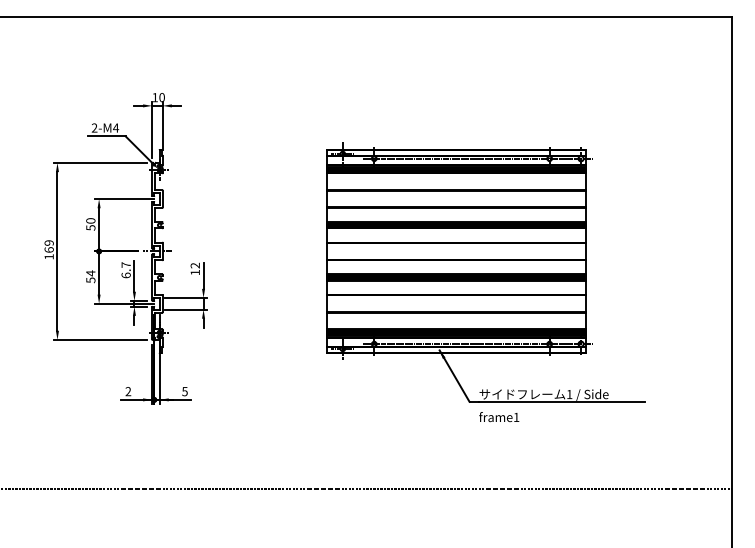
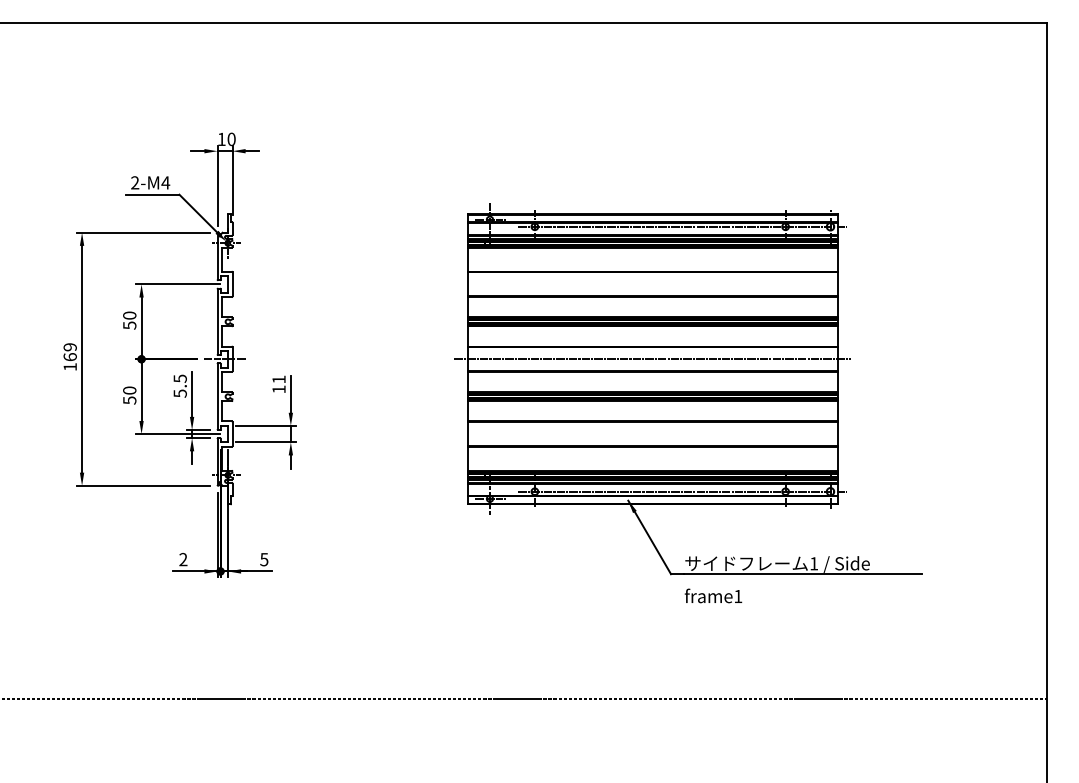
line: (456, 251) -> (652, 359), added
text: (194, 265) -> (277, 379), 12 -> 11
text: (125, 270) -> (179, 386), 6.7 -> 5.5
text: (90, 273) -> (129, 390), 54 -> 50

